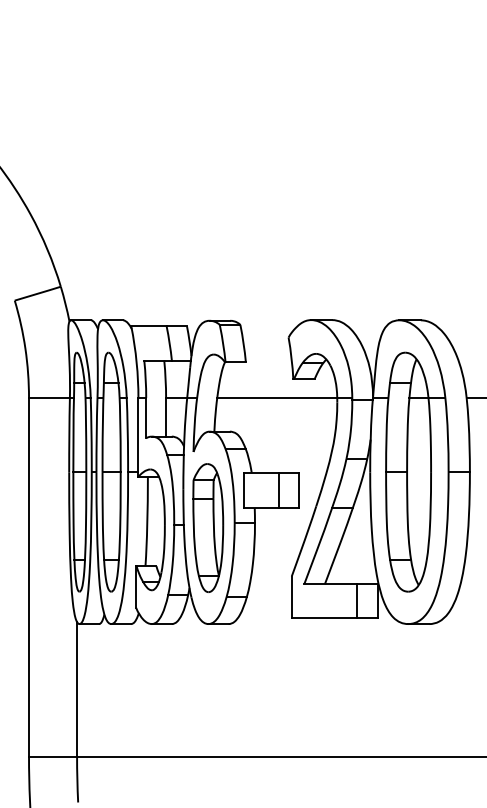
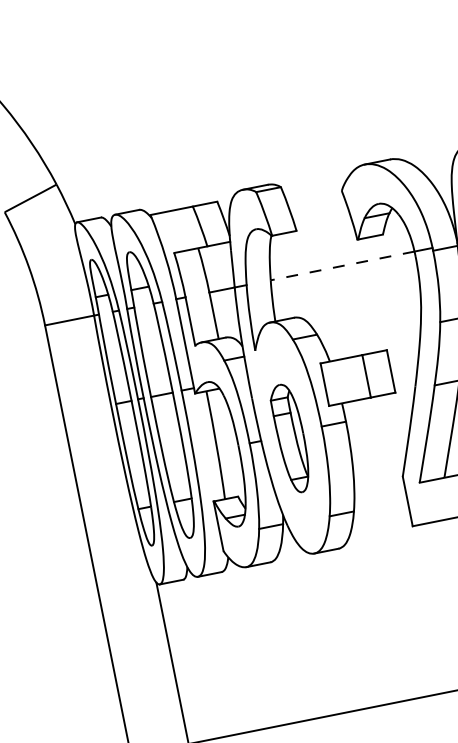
line: (277, 397) -> (342, 265), solid -> dashed
part: (208, 527) -> (291, 437), size x0.7

